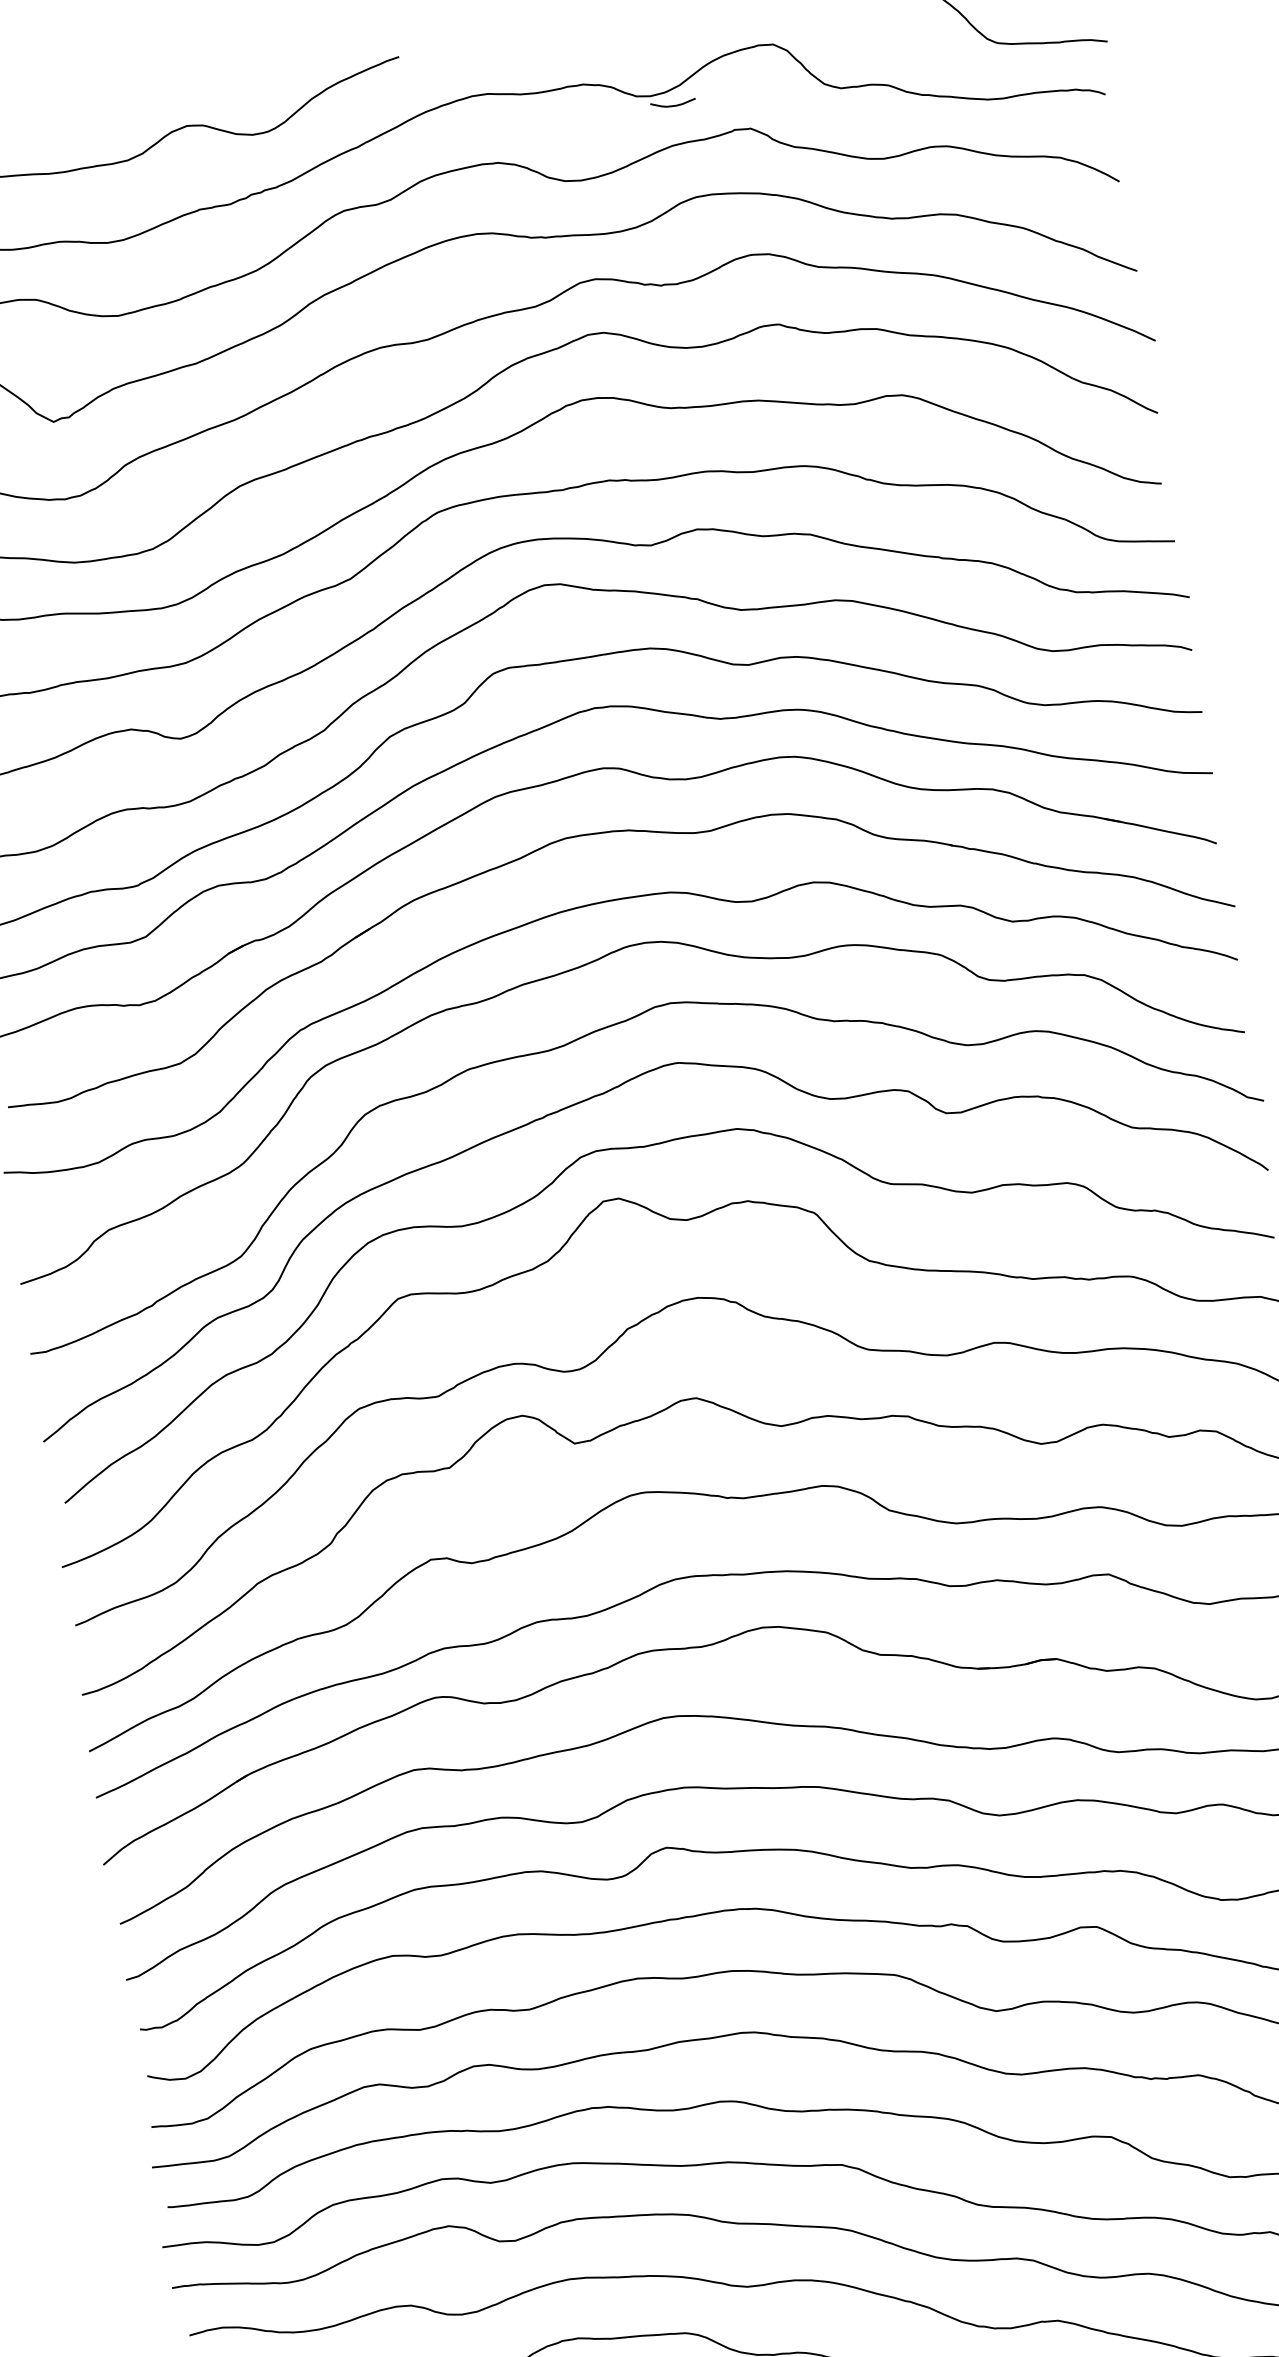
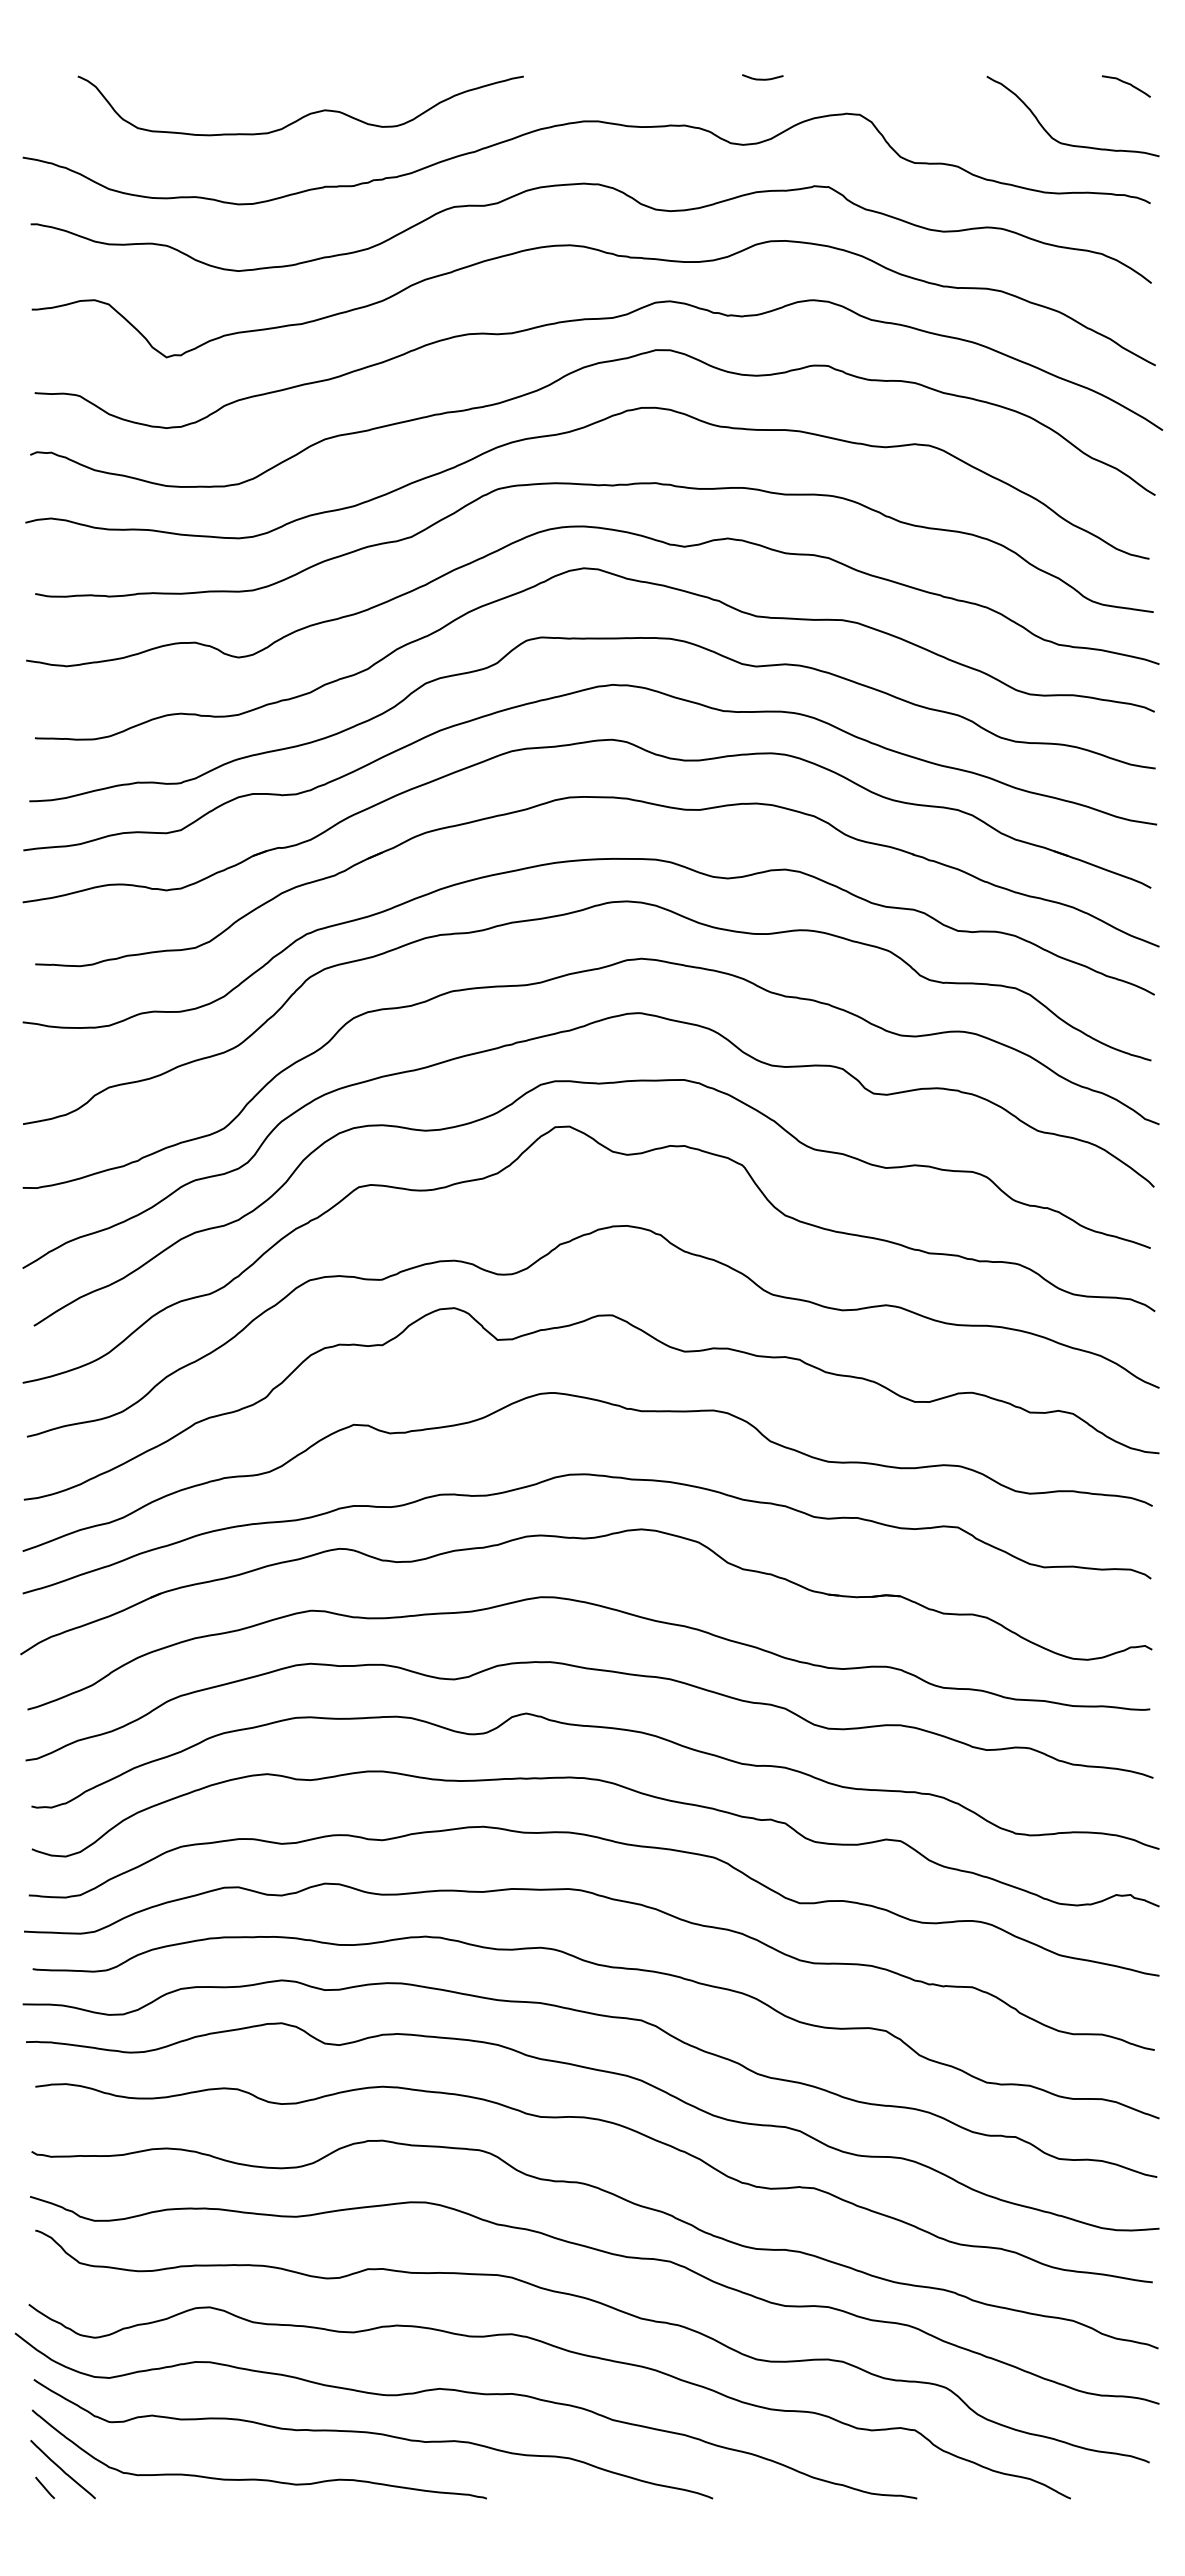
curve: (673, 104) -> (762, 78), moved

